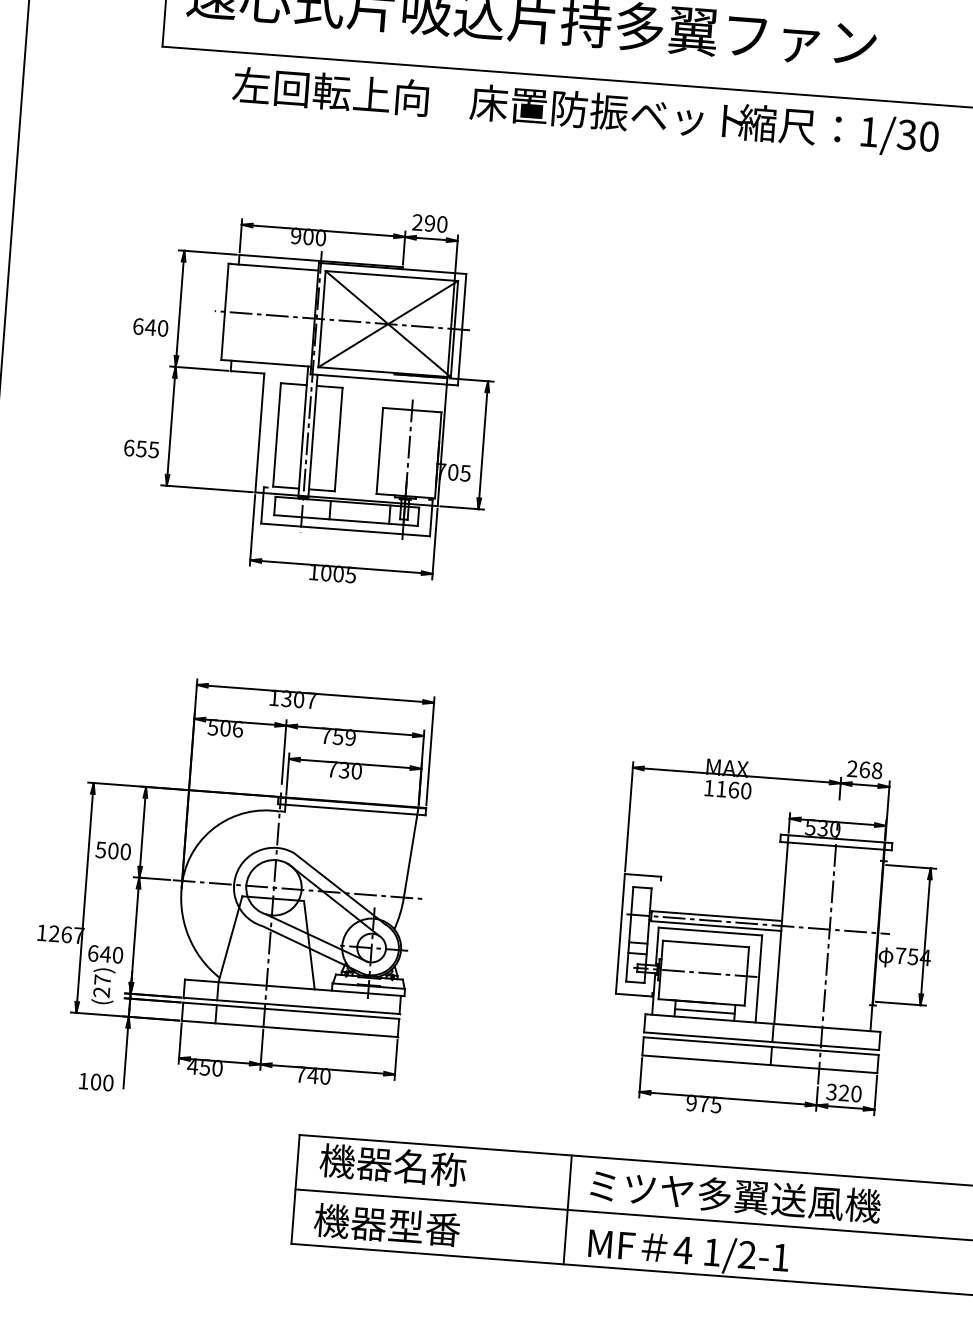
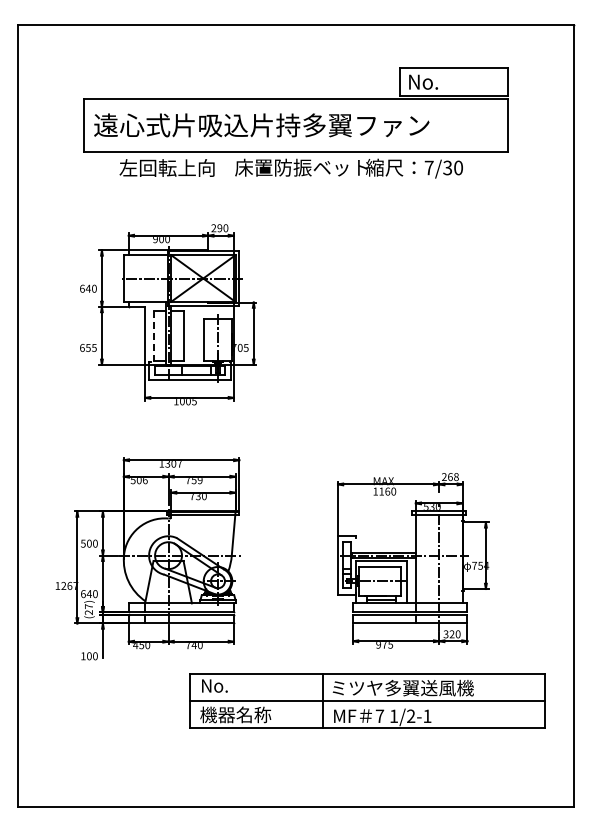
text: (867, 130) -> (428, 167), 1/30 -> 7/30
line: (276, 435) -> (153, 336), solid -> dashed
text: (391, 1164) -> (235, 685), 機器名称 -> No.
text: (423, 1226) -> (253, 714), 機器型番 -> 機器名称
text: (682, 1248) -> (379, 715), 4 -> 7

